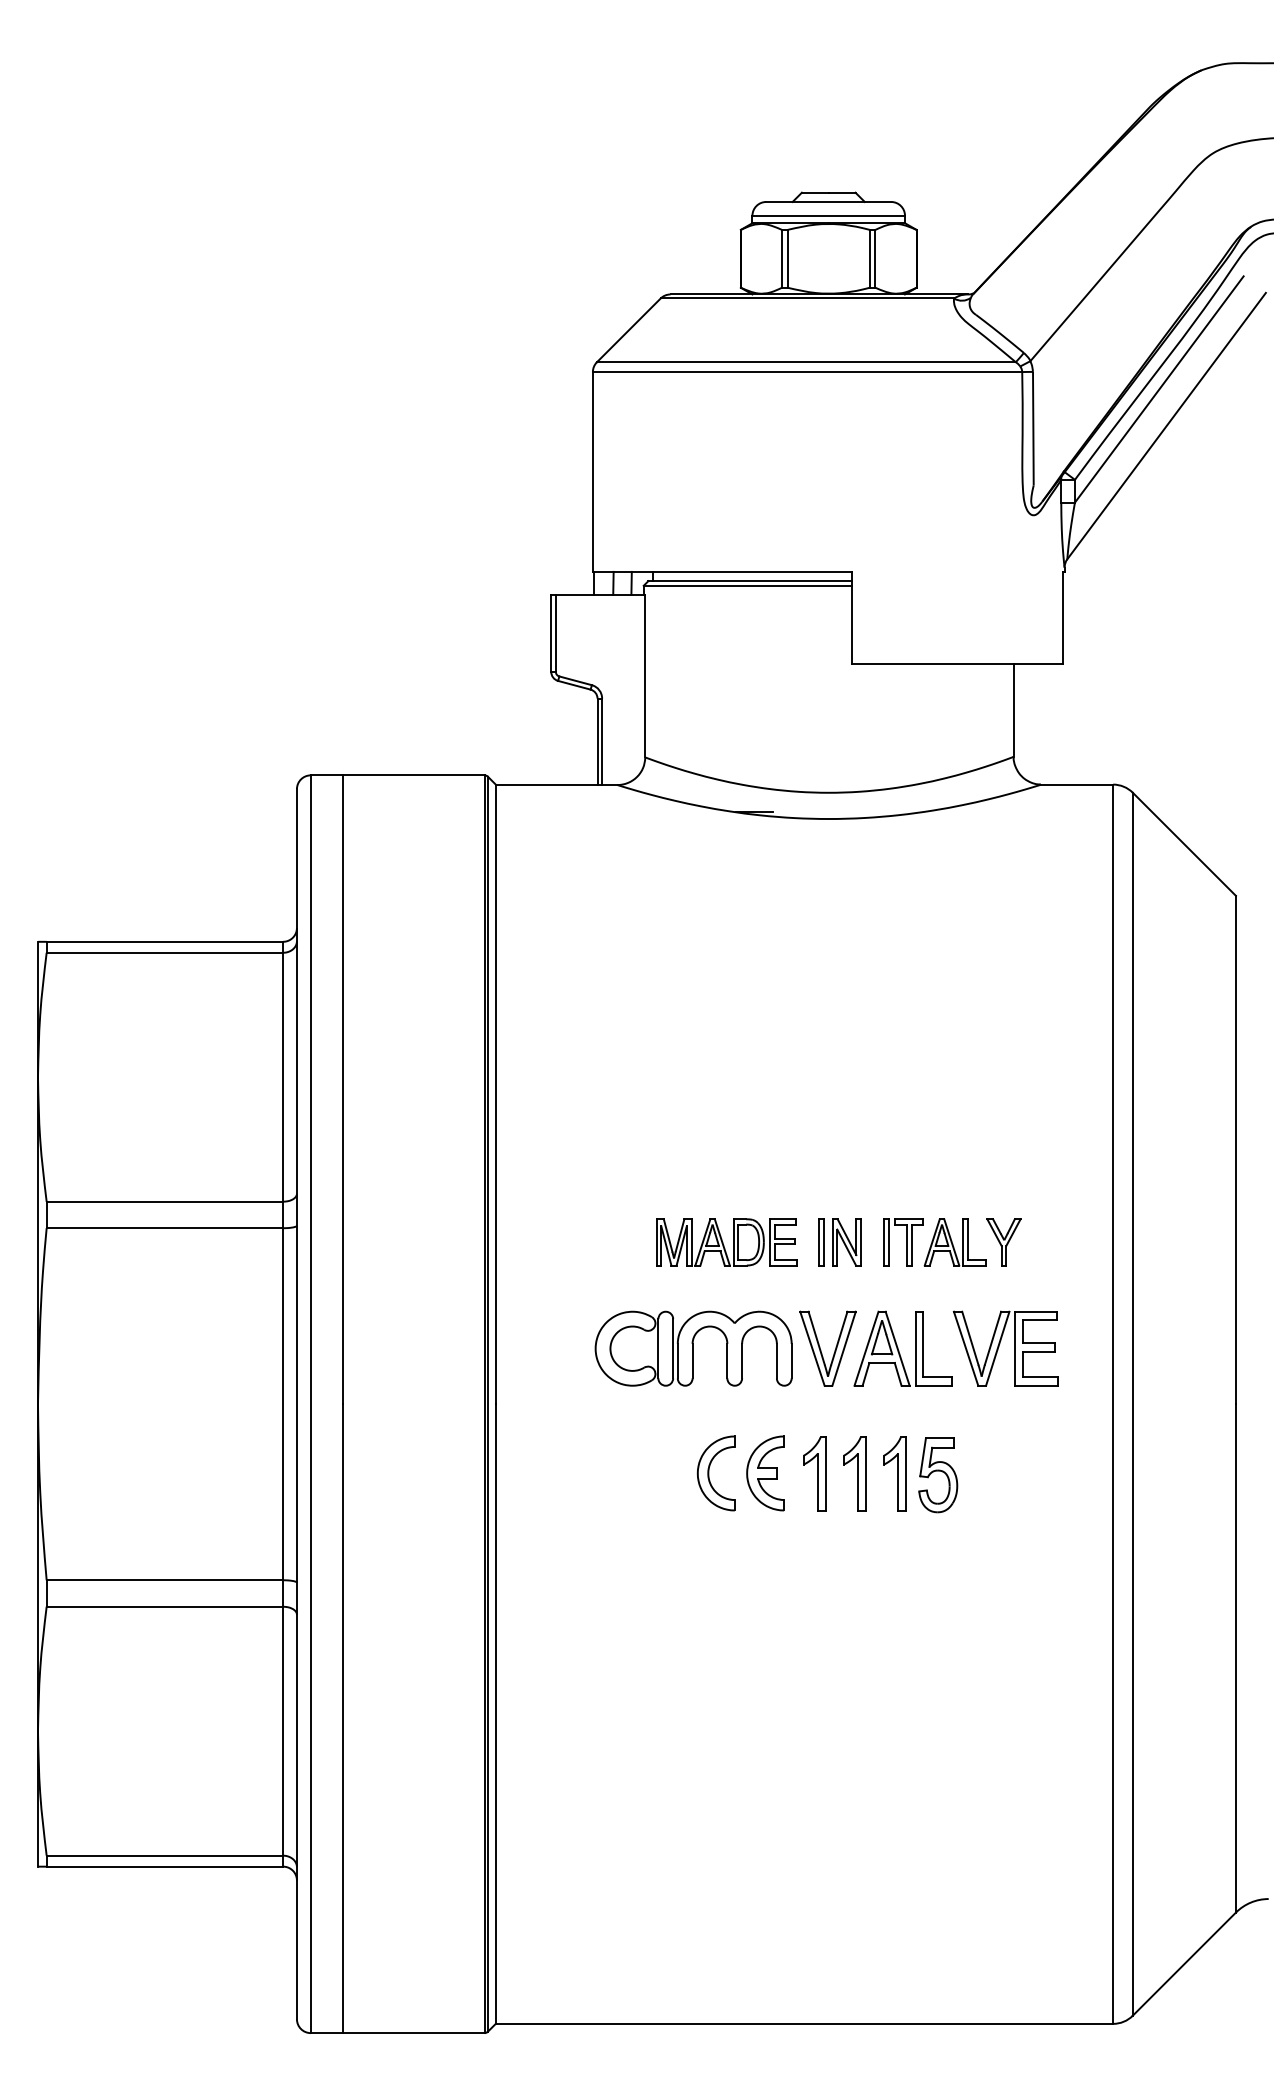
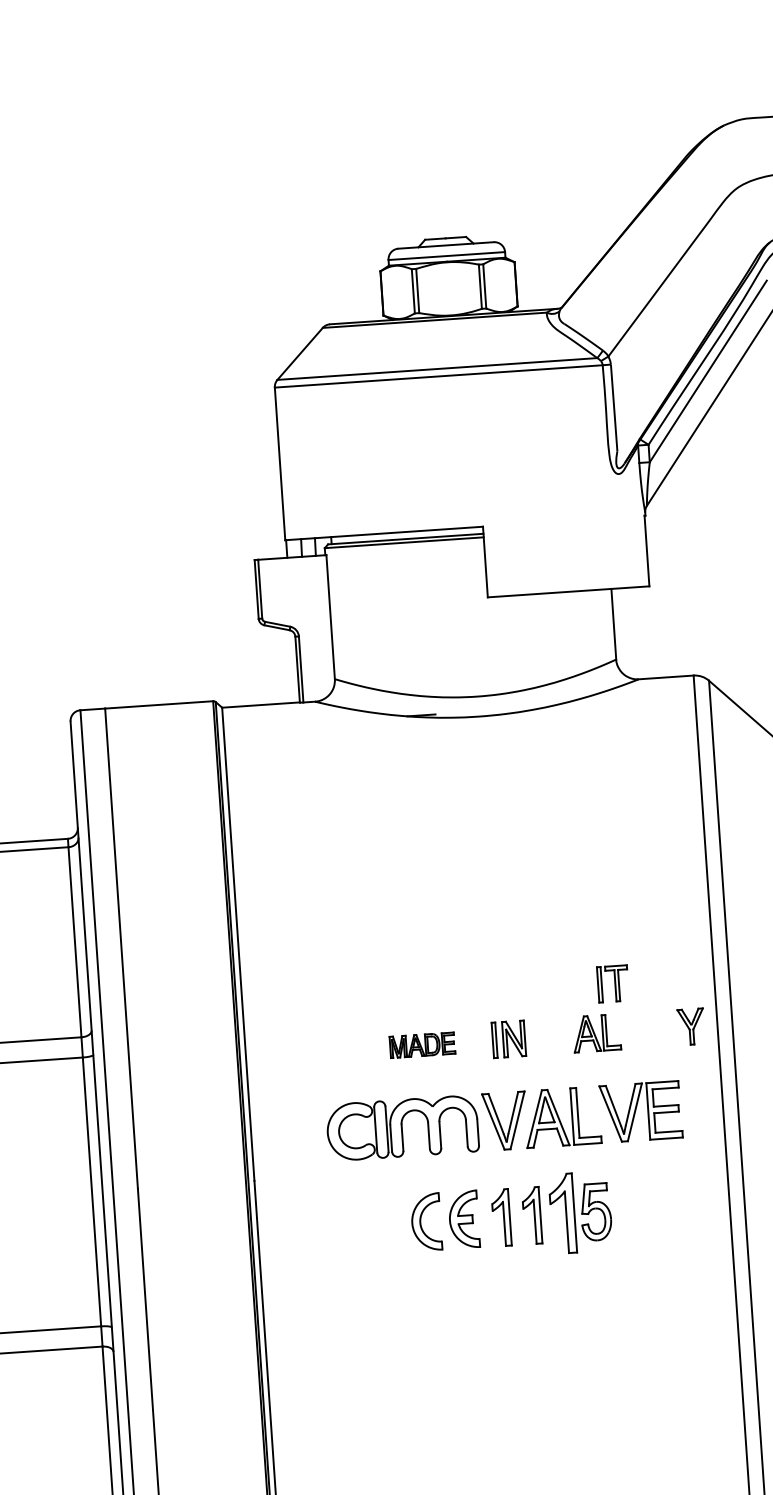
part: (726, 1242) -> (422, 1045), size x0.6
part: (903, 1242) -> (612, 984), moved
part: (1003, 1242) -> (691, 1027), moved
part: (894, 1473) -> (562, 1213), size x1.4

